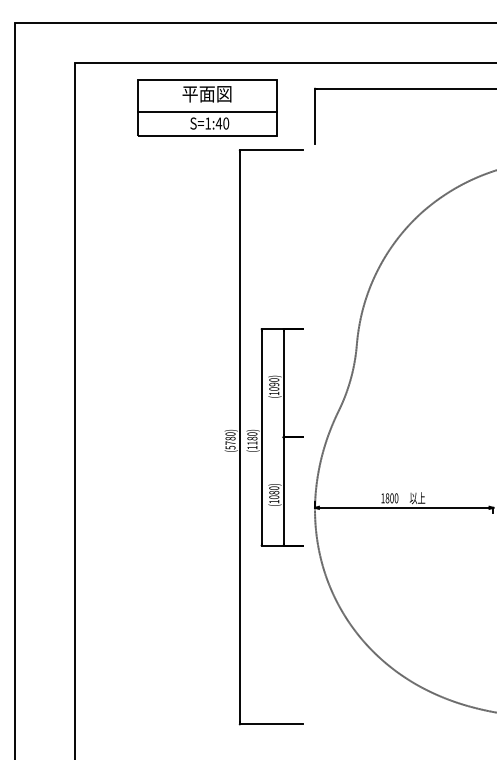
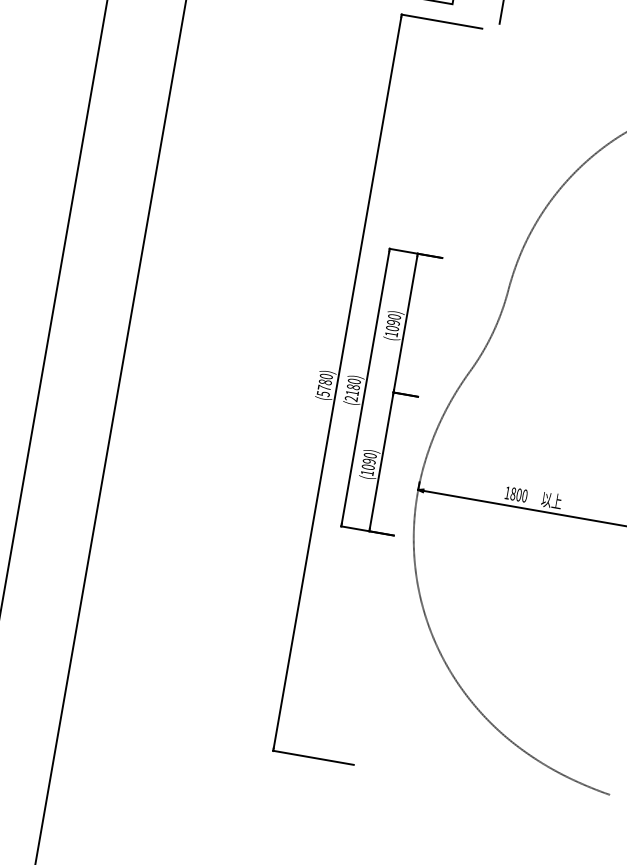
text: (252, 447) -> (351, 398), (1180) -> (2180)
text: (274, 492) -> (369, 461), (1080) -> (1090)

